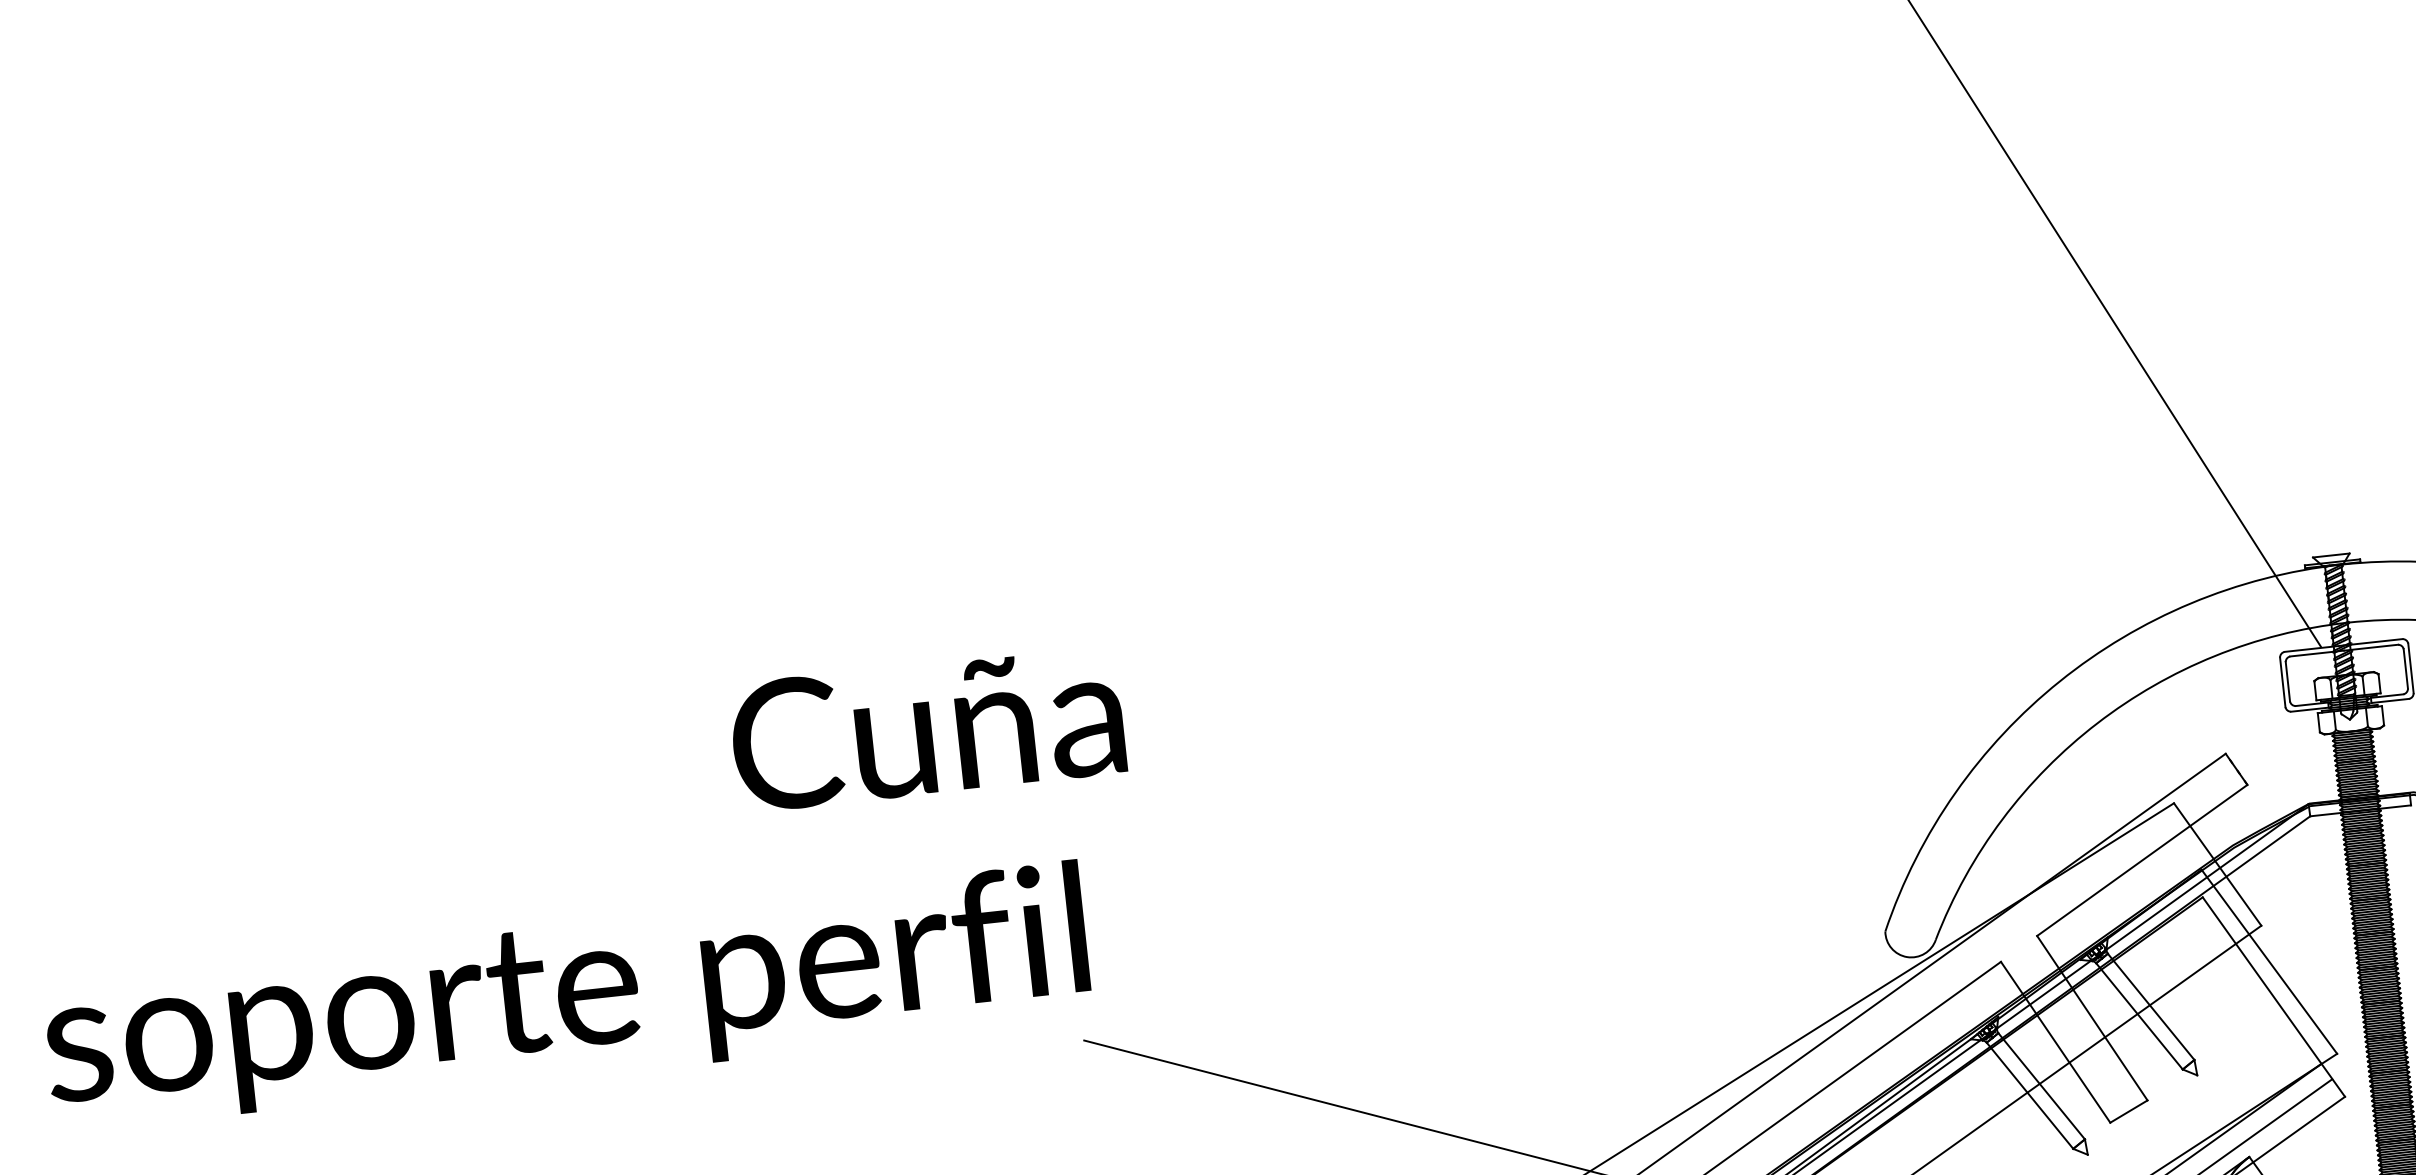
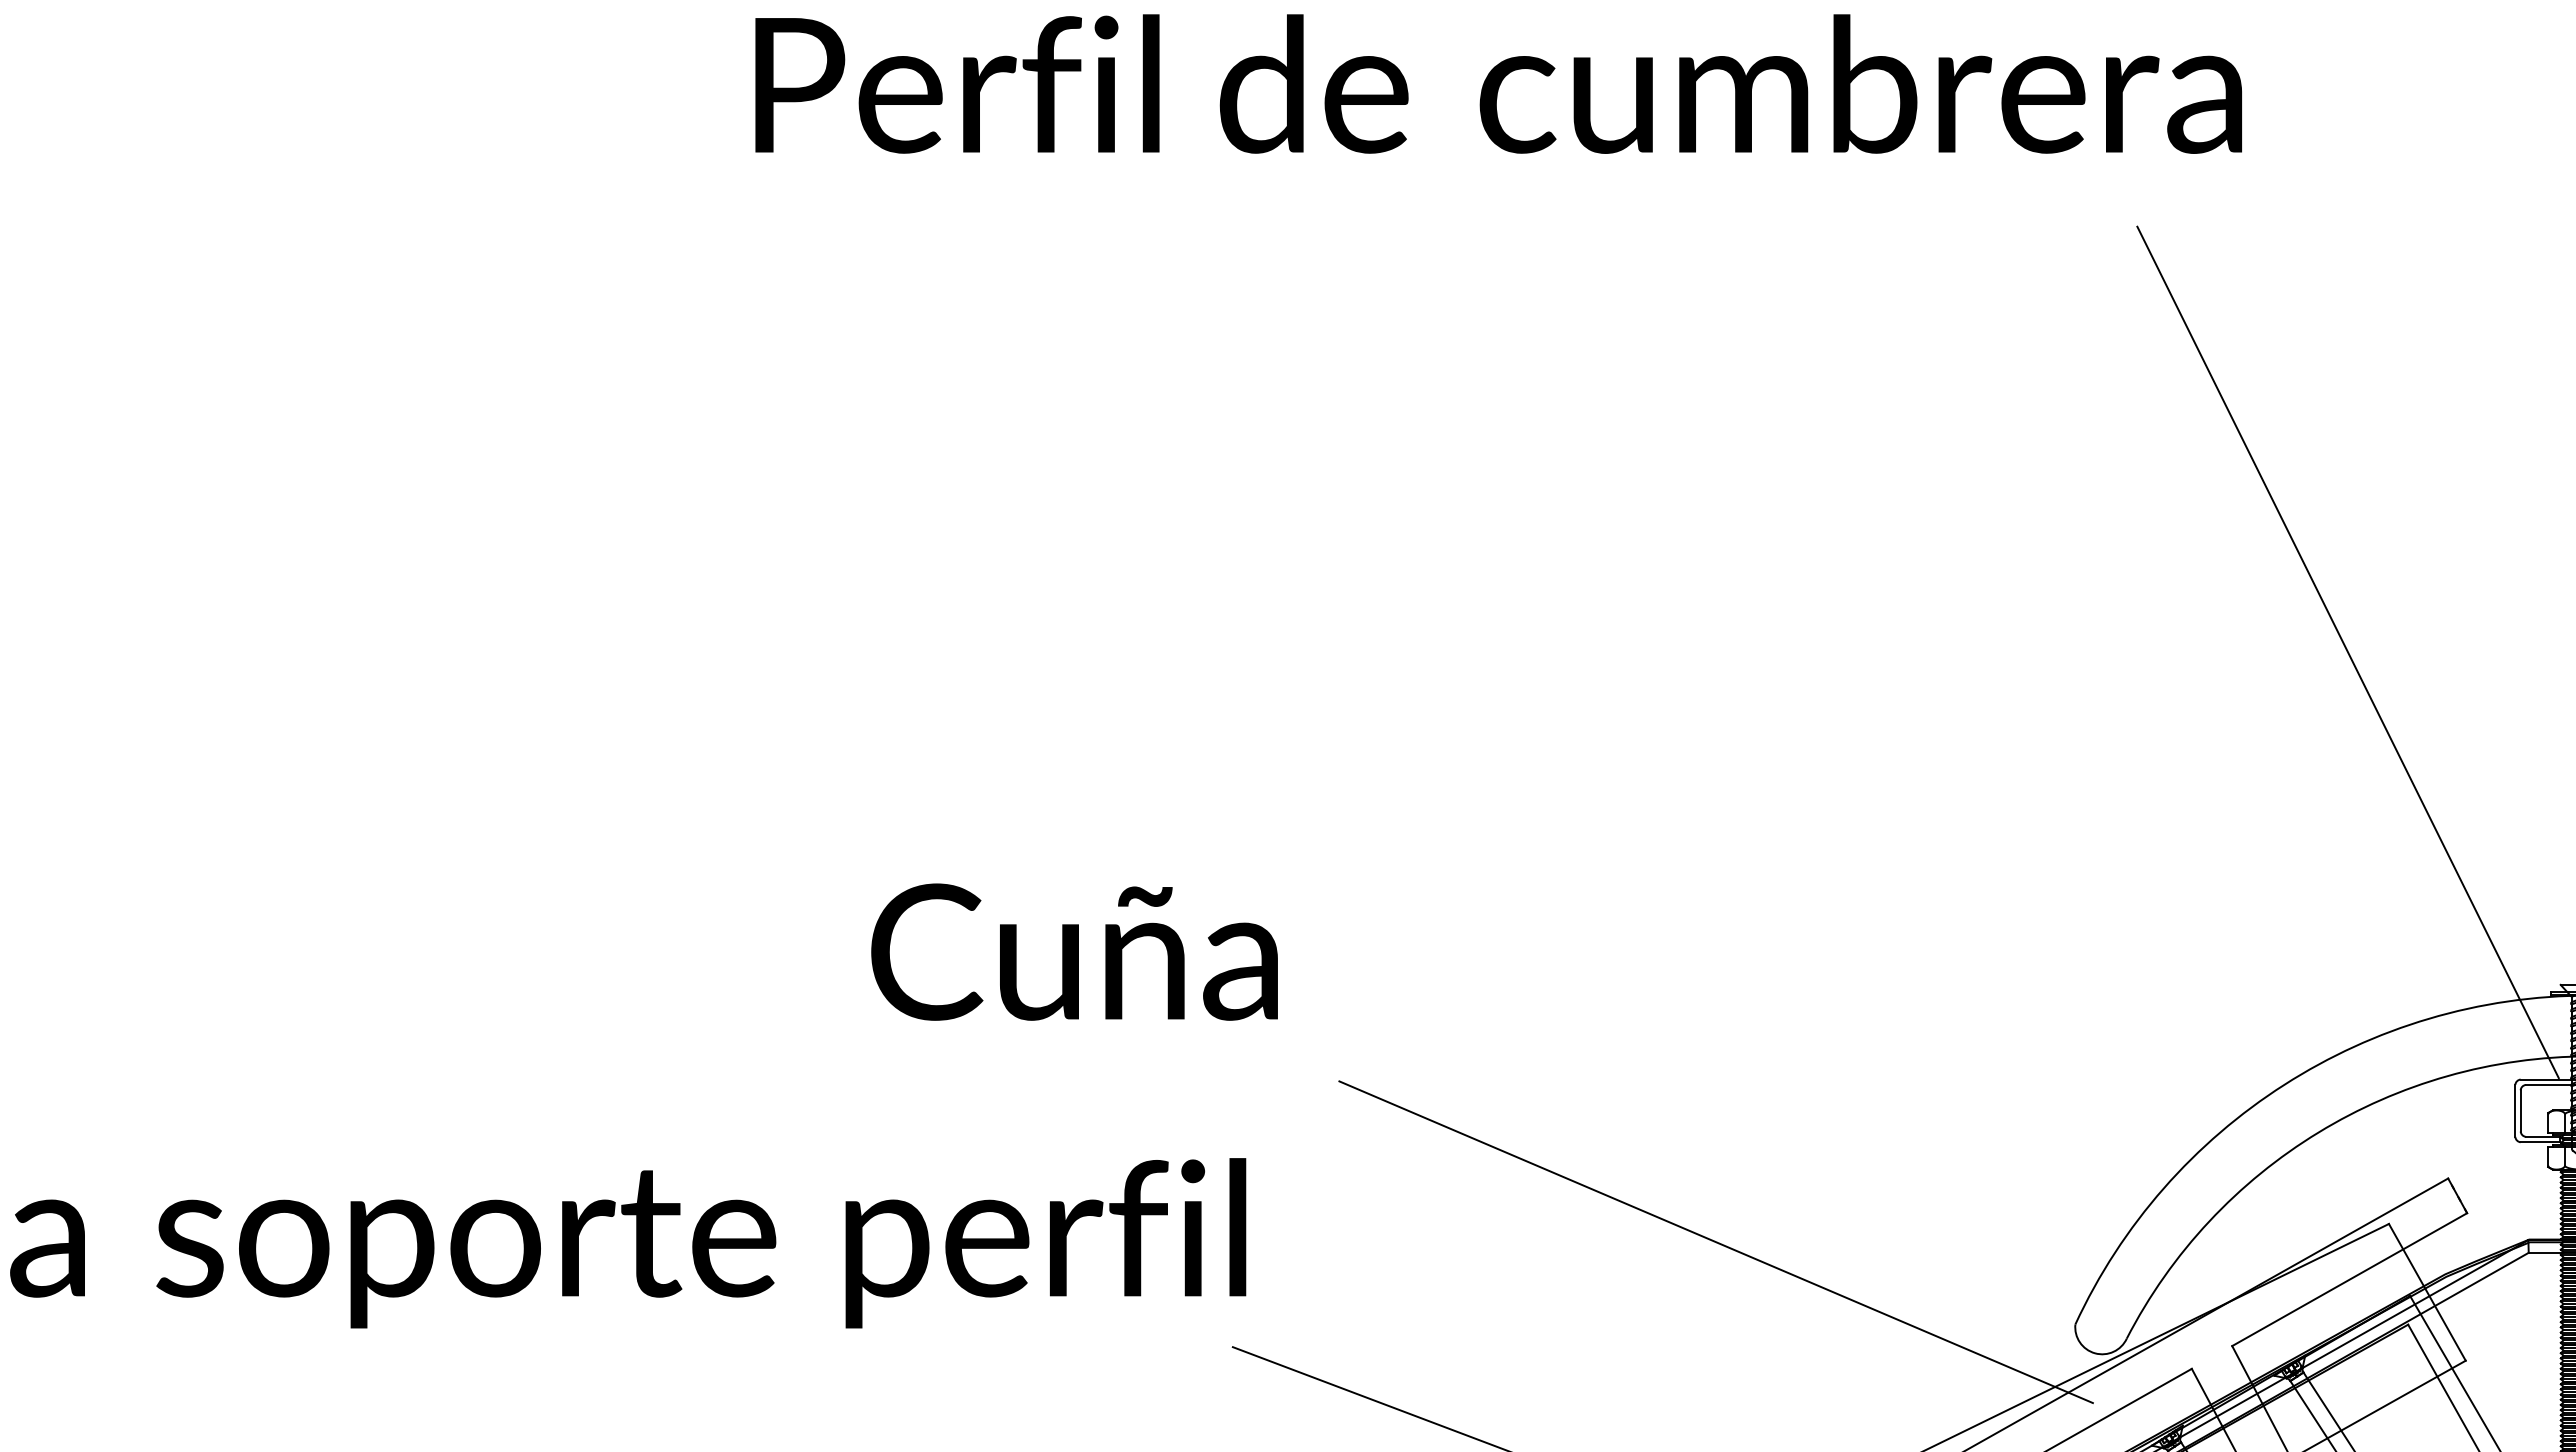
text: (927, 727) -> (1074, 951), moved
line: (1533, 890) -> (1715, 1242), added

